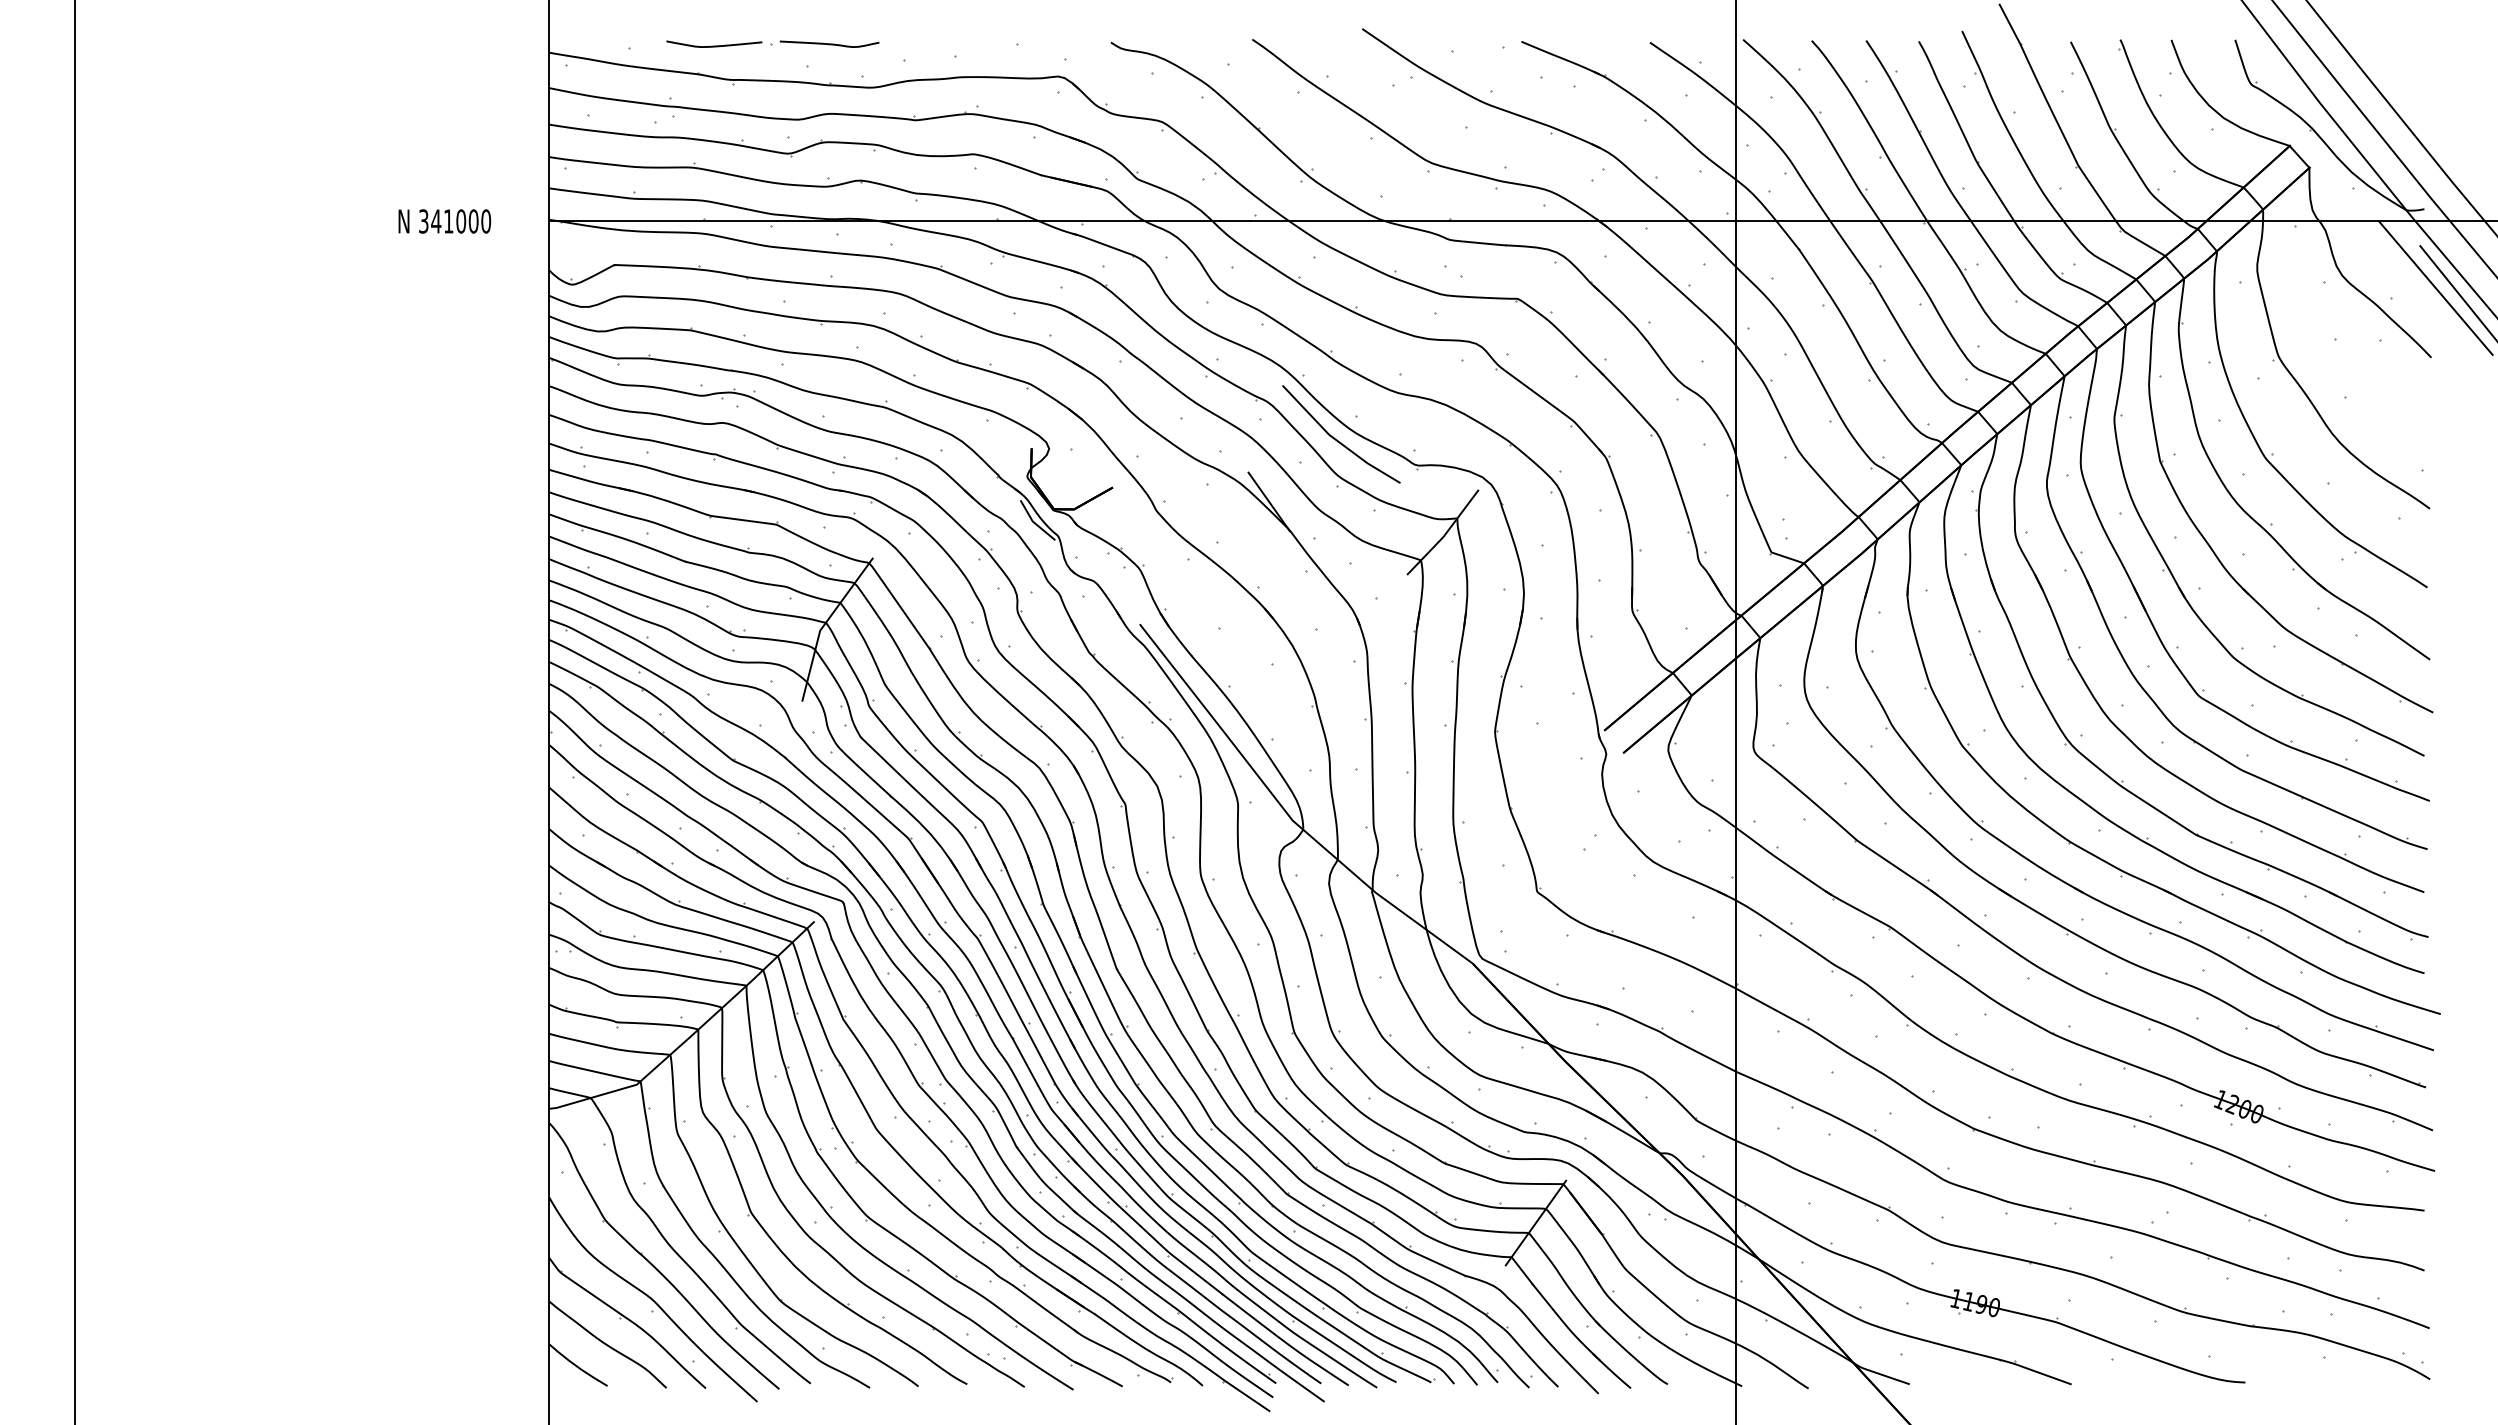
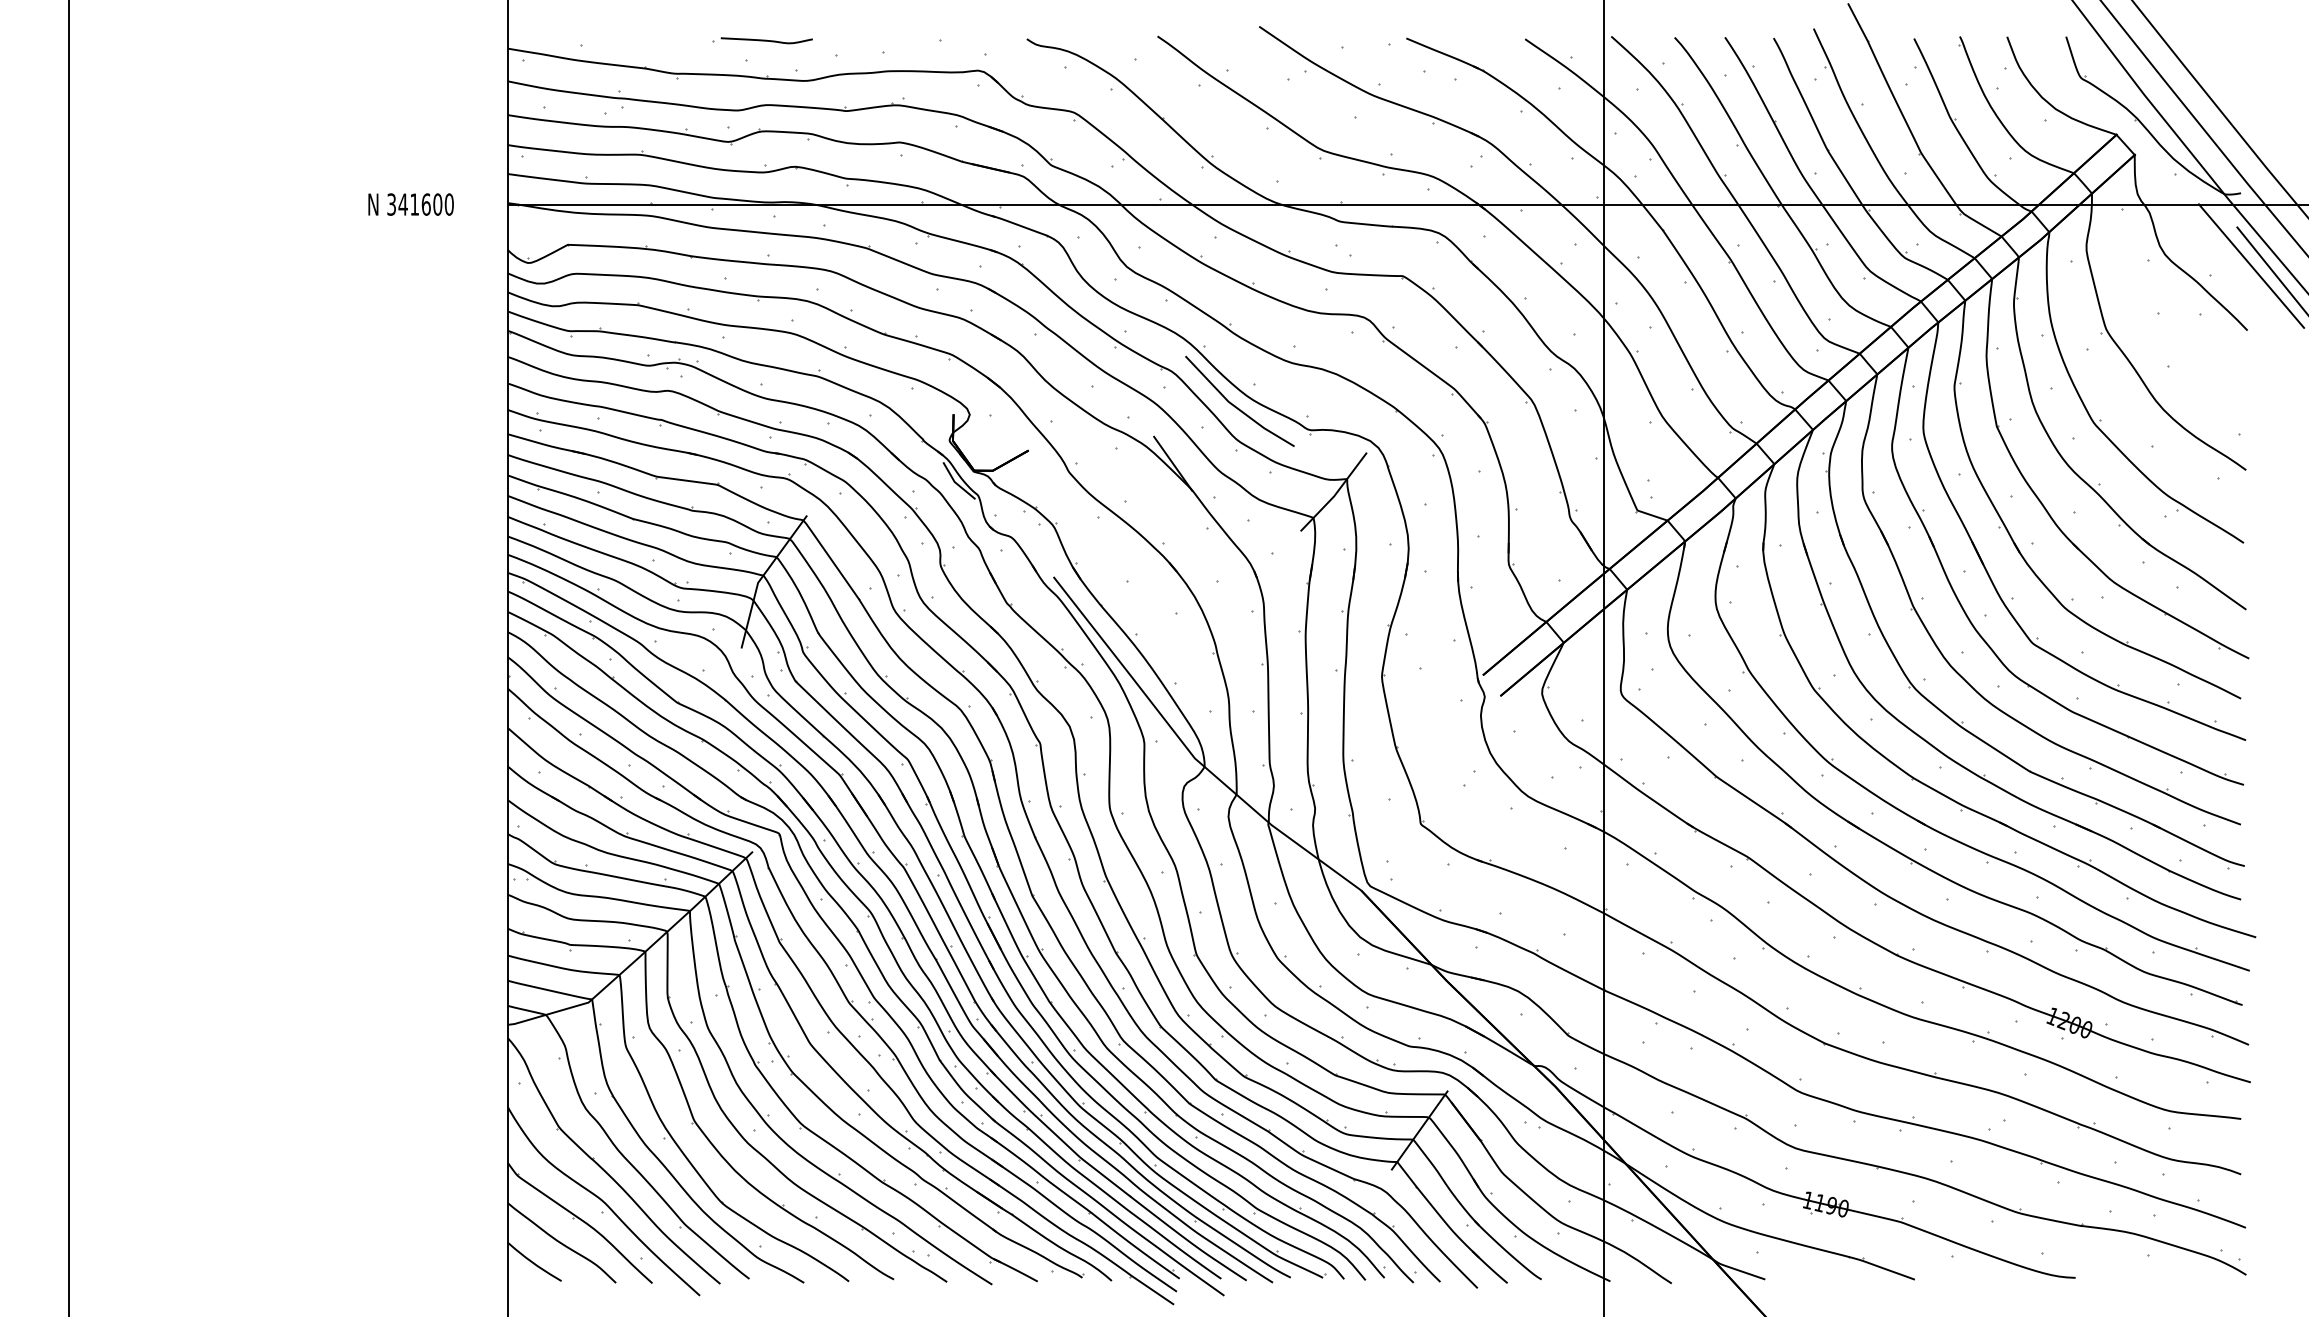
curve: (714, 45) -> (660, 41), removed
text: (461, 221) -> (426, 204), 341000 -> 341600

